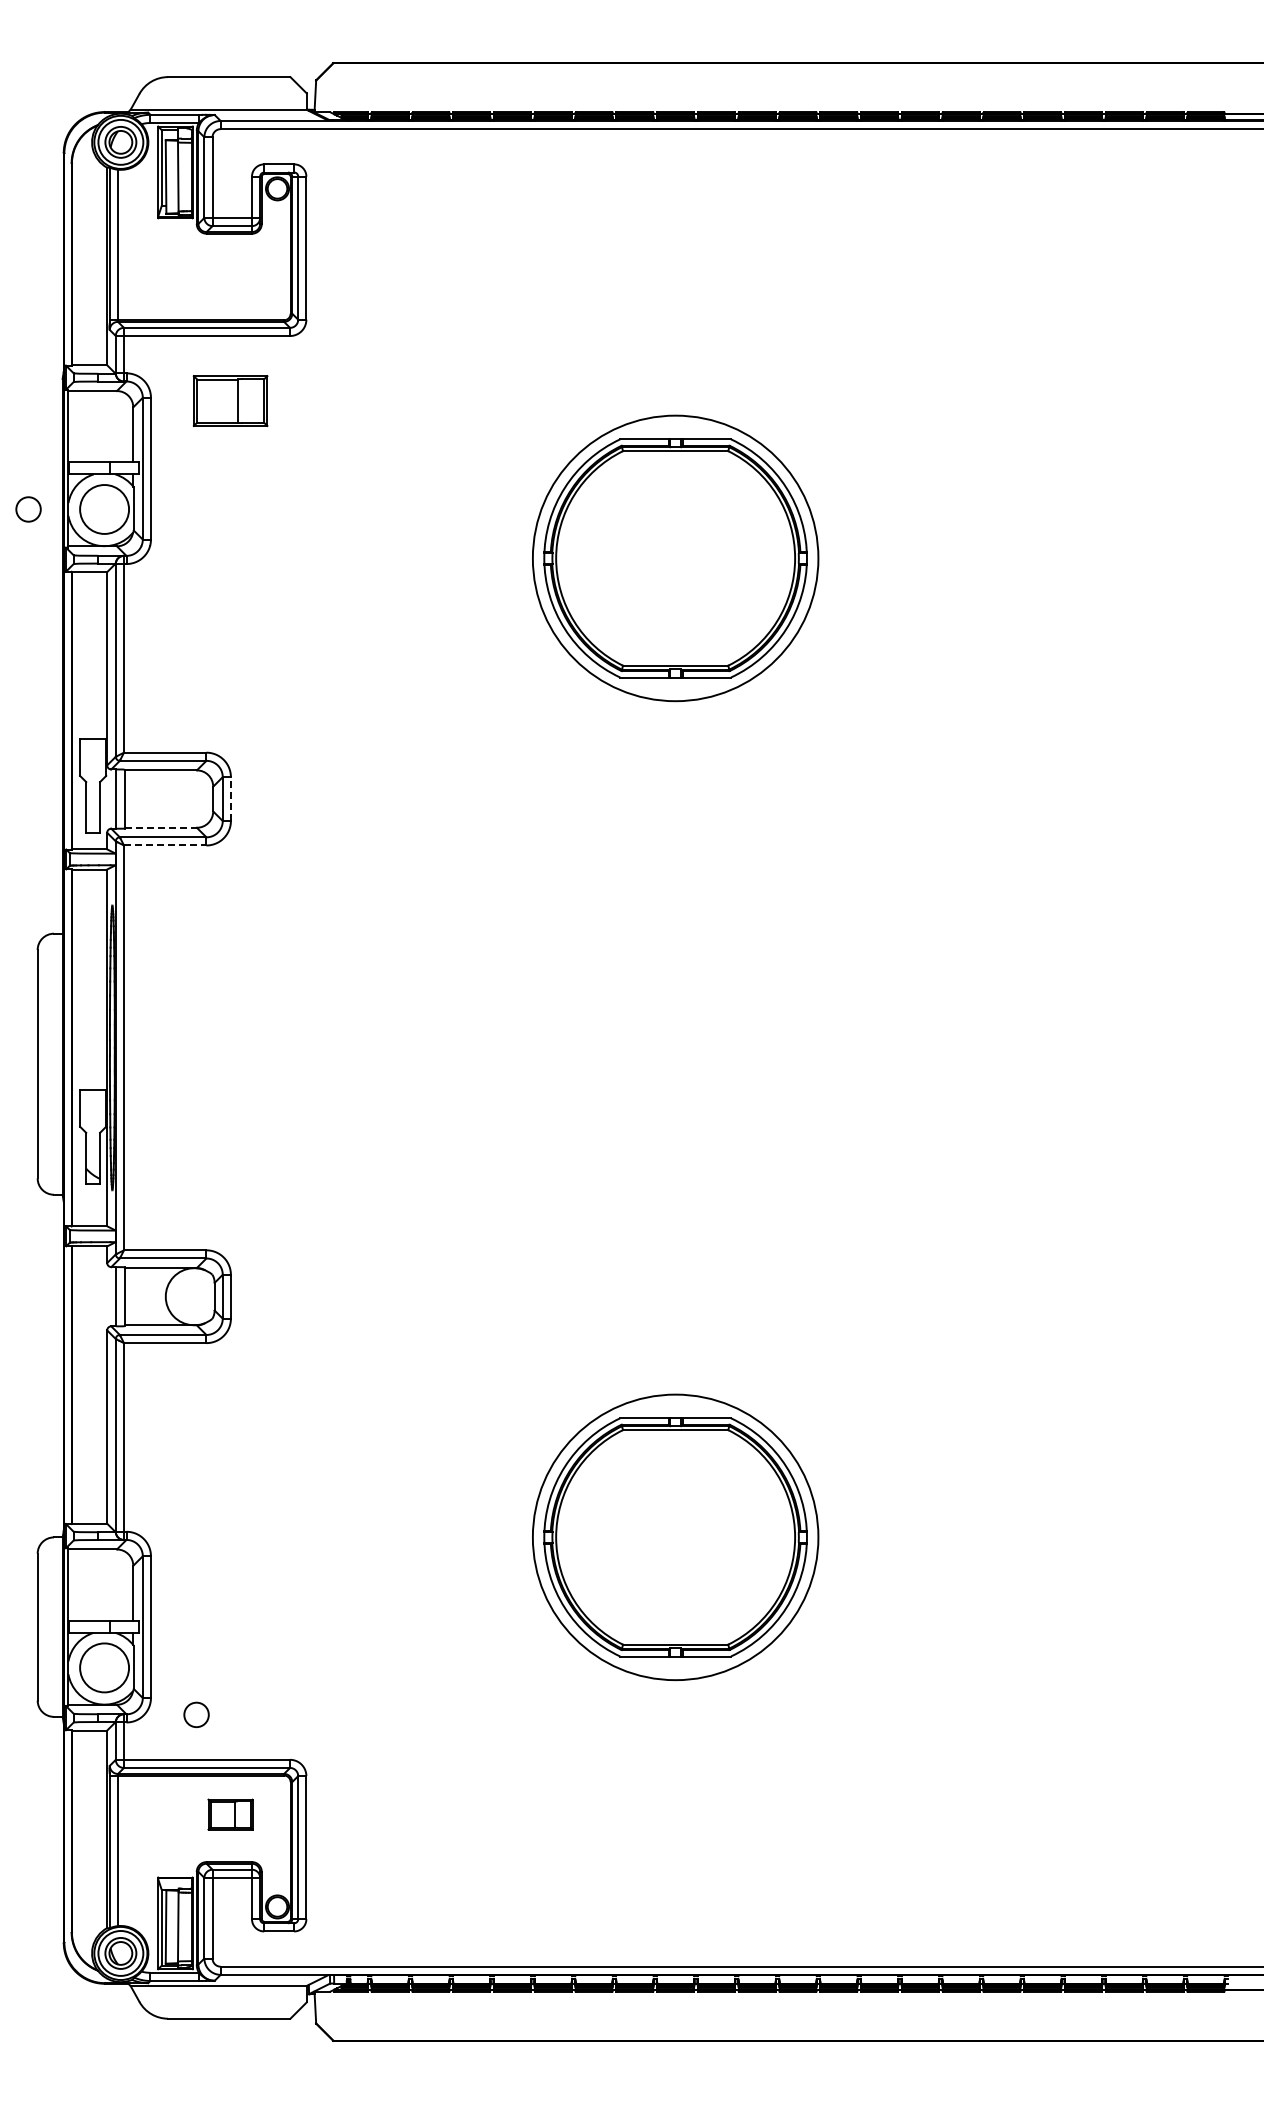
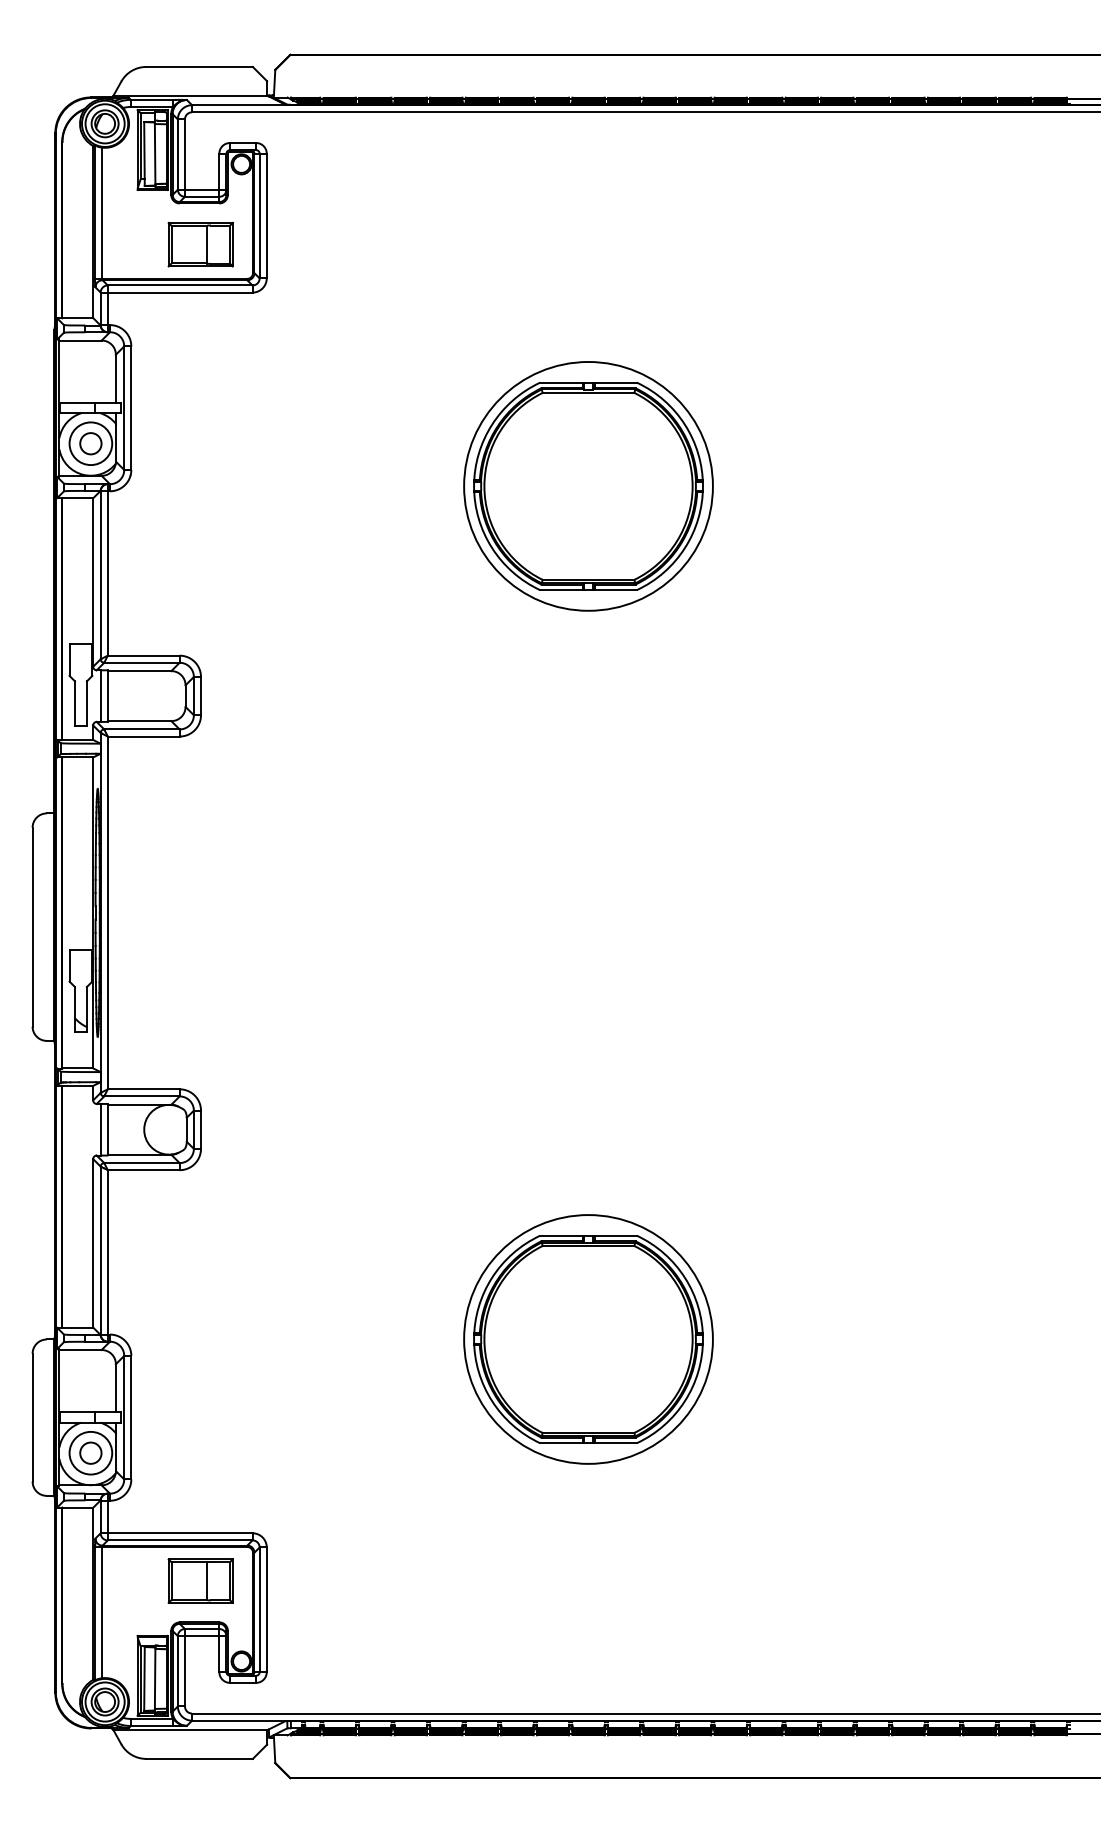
part: (230, 400) -> (200, 244), moved
circle: (28, 509) -> (90, 443), moved
line: (230, 799) -> (200, 696), dashed -> solid
line: (161, 827) -> (140, 720), dashed -> solid
line: (165, 845) -> (143, 736), dashed -> solid
circle: (196, 1714) -> (90, 1452), moved
part: (230, 1814) -> (200, 1580), size x1.67

